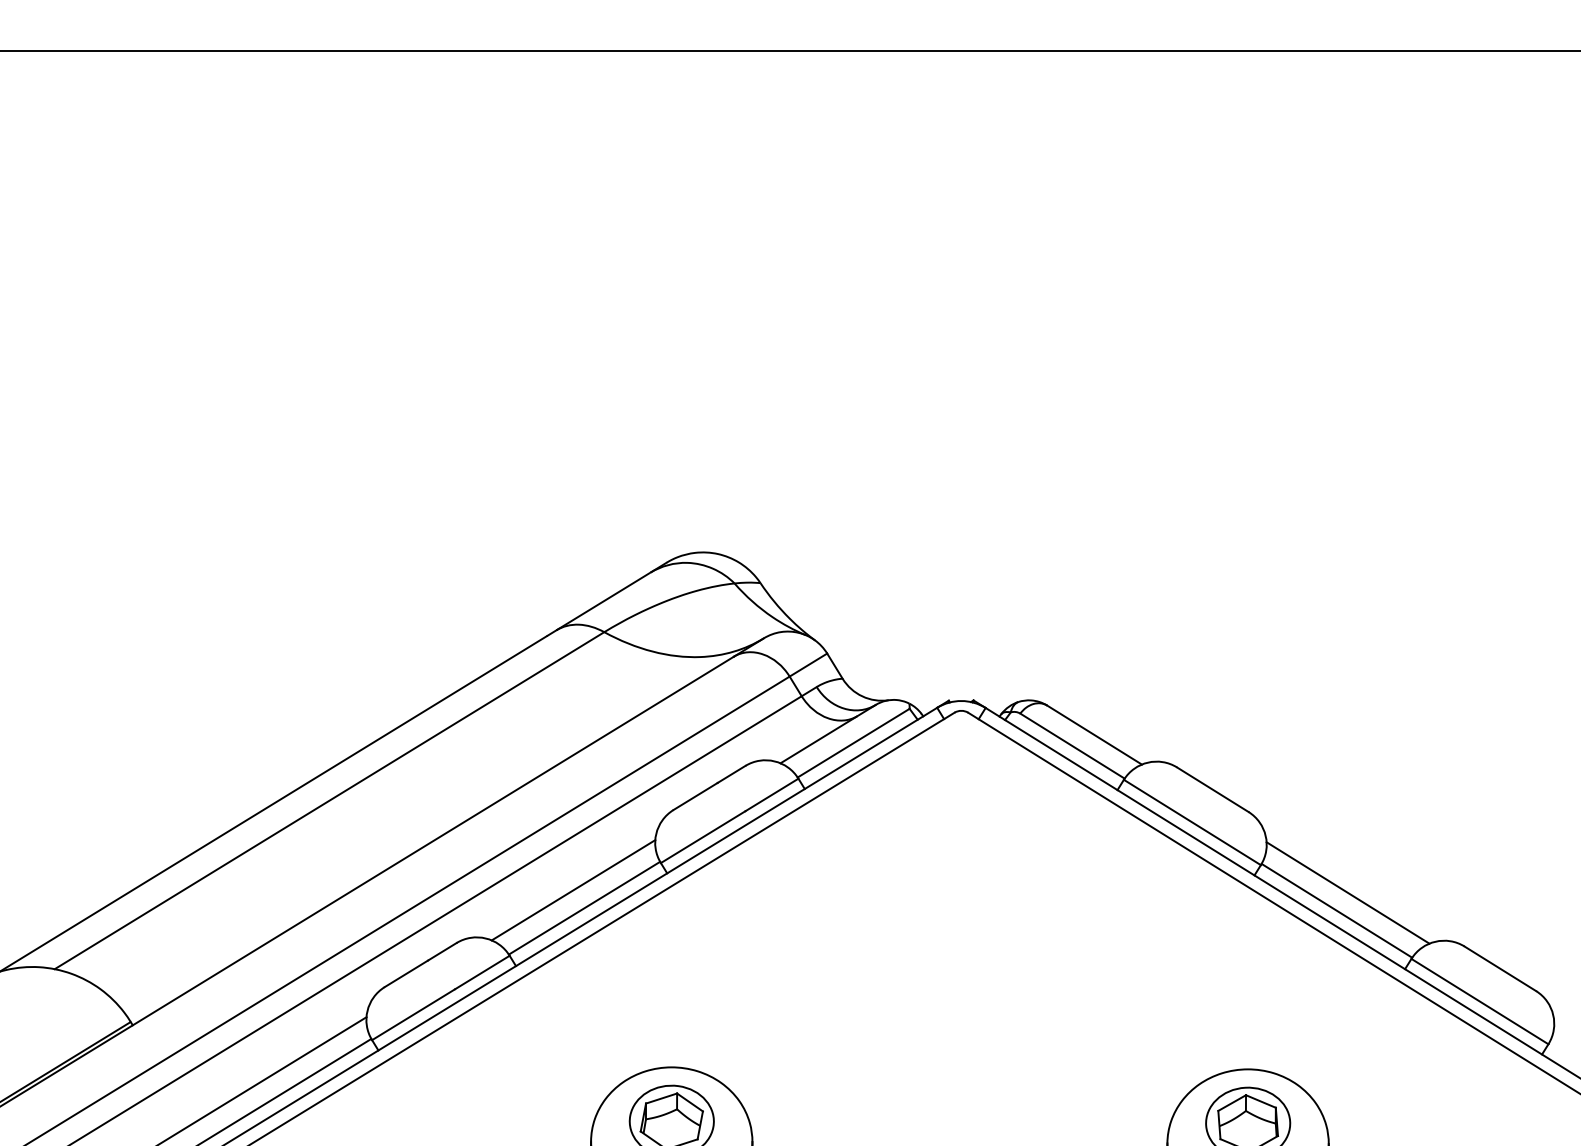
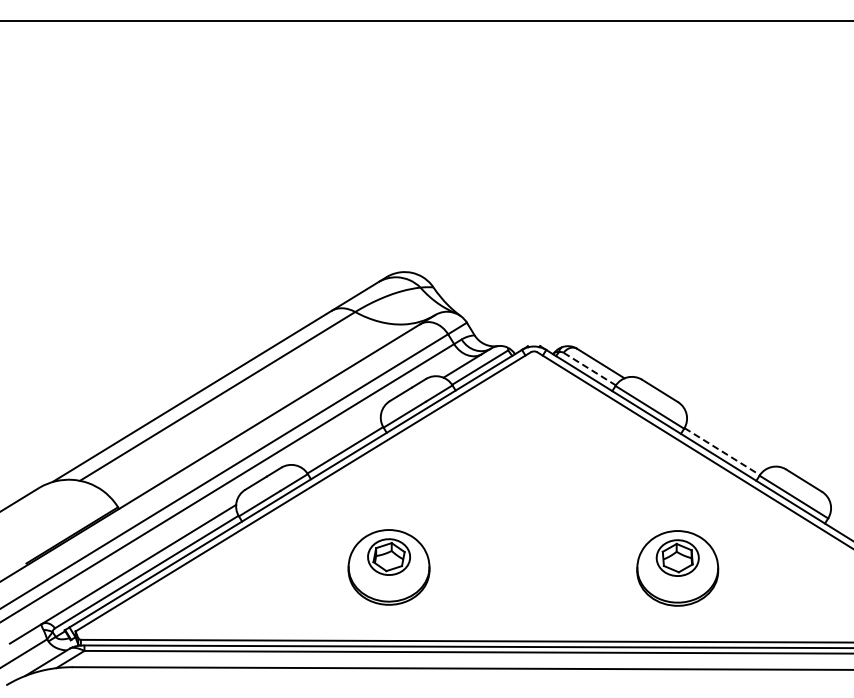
line: (1071, 746) -> (589, 369), solid -> dashed
line: (572, 890) -> (339, 441), removed
line: (1347, 892) -> (727, 442), removed
line: (1337, 910) -> (722, 451), solid -> dashed

